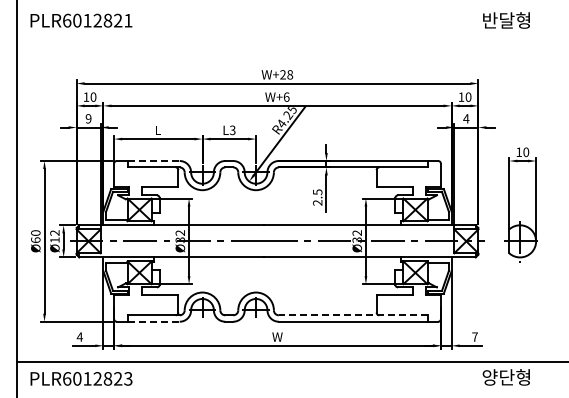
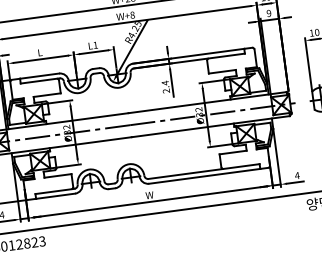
text: (286, 96) -> (132, 14), W+6 -> W+8
text: (466, 118) -> (269, 13), 4 -> 9
text: (232, 130) -> (95, 45), L3 -> L1
line: (154, 161) -> (40, 76), dashed -> solid
text: (317, 192) -> (165, 83), 2.5 -> 2.4
line: (352, 315) -> (203, 171), dashed -> solid
line: (154, 321) -> (56, 195), dashed -> solid
text: (474, 336) -> (296, 175), 7 -> 4

